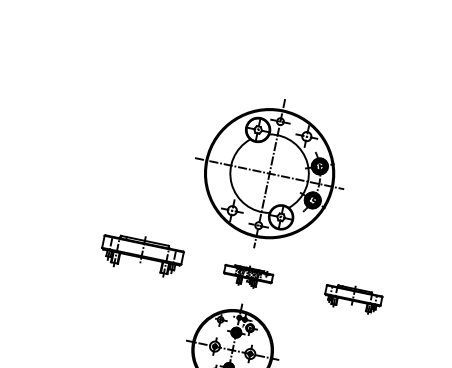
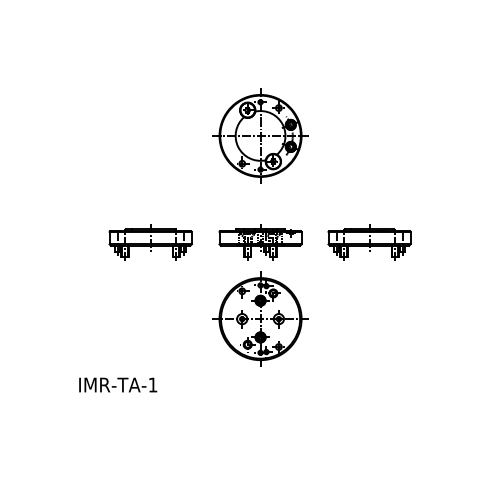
part: (269, 173) -> (260, 135), size x0.62
part: (248, 276) -> (260, 242), size x1.67
part: (353, 298) -> (369, 242), size x1.43

